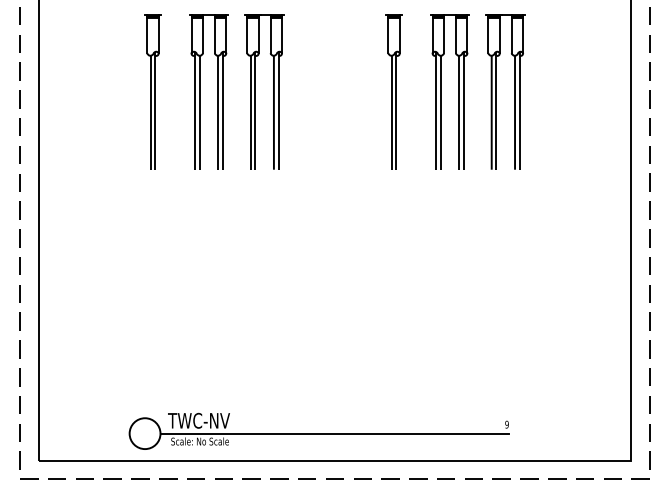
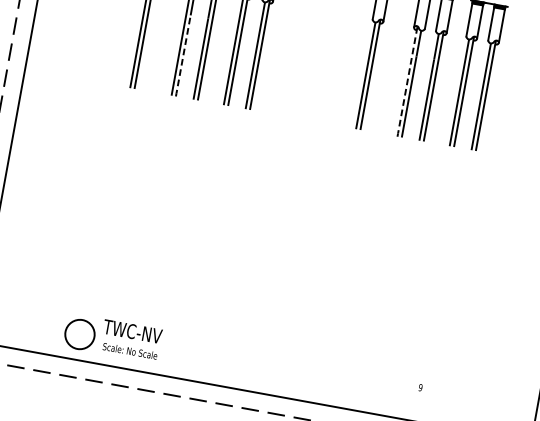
line: (435, 111) -> (406, 82), solid -> dashed
line: (199, 126) -> (183, 55), solid -> dashed
line: (334, 433) -> (257, 366), removed

